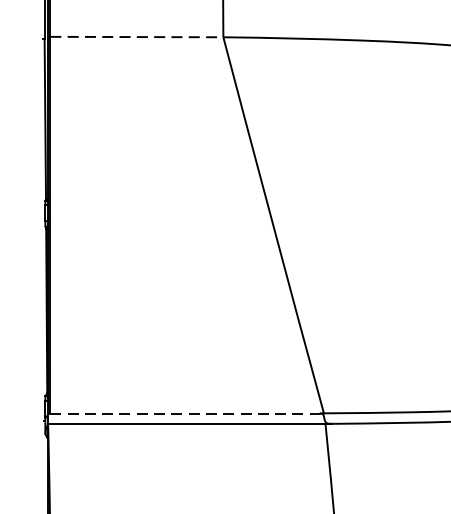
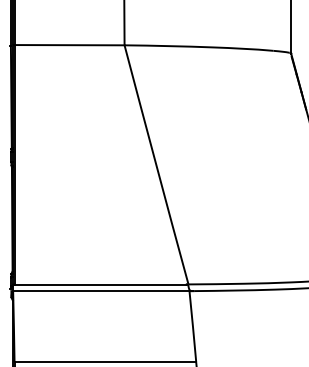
line: (138, 37) -> (70, 45), dashed -> solid
line: (185, 413) -> (100, 284), dashed -> solid

